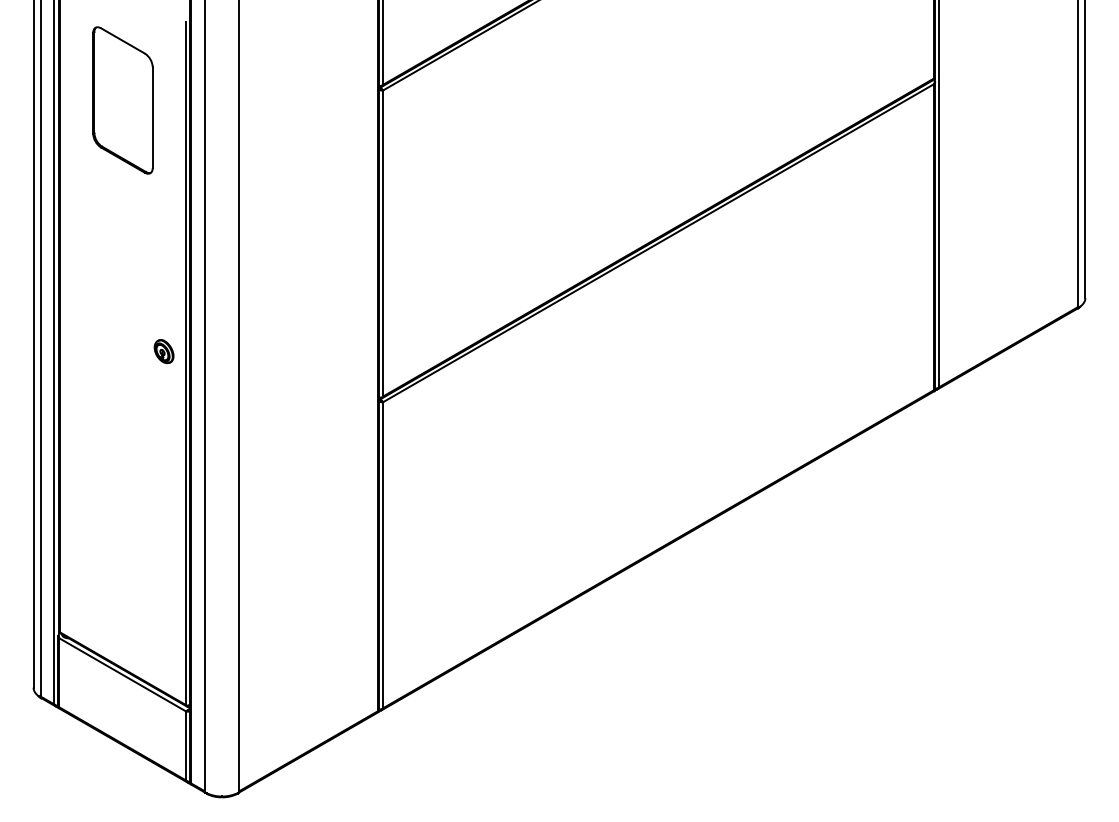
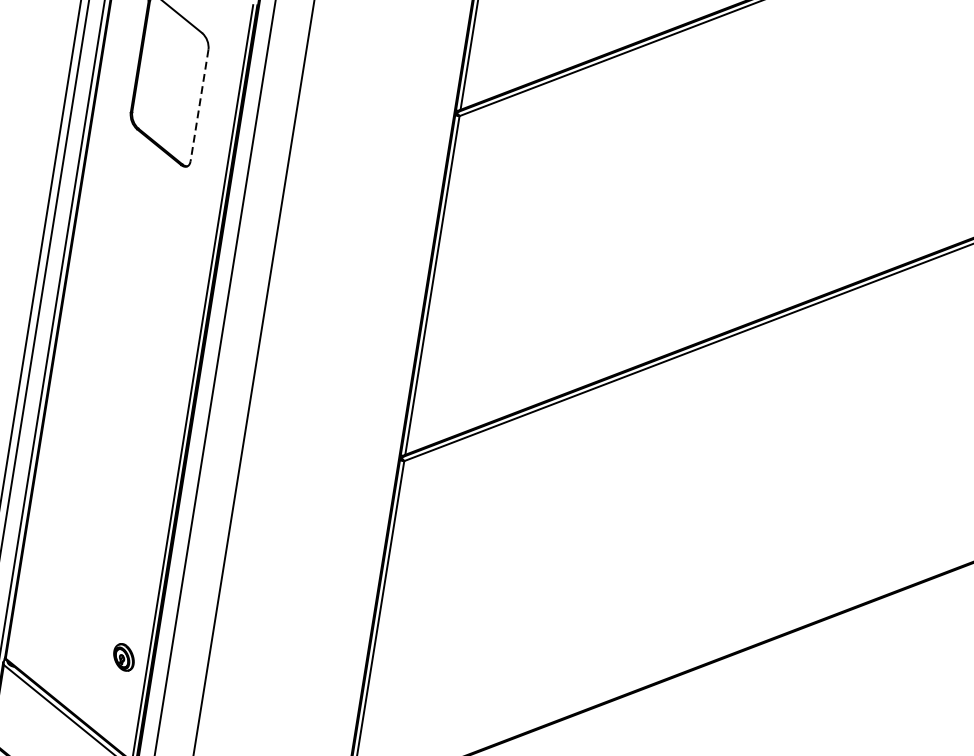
line: (152, 118) -> (199, 106), solid -> dashed
part: (163, 351) -> (123, 657), moved

